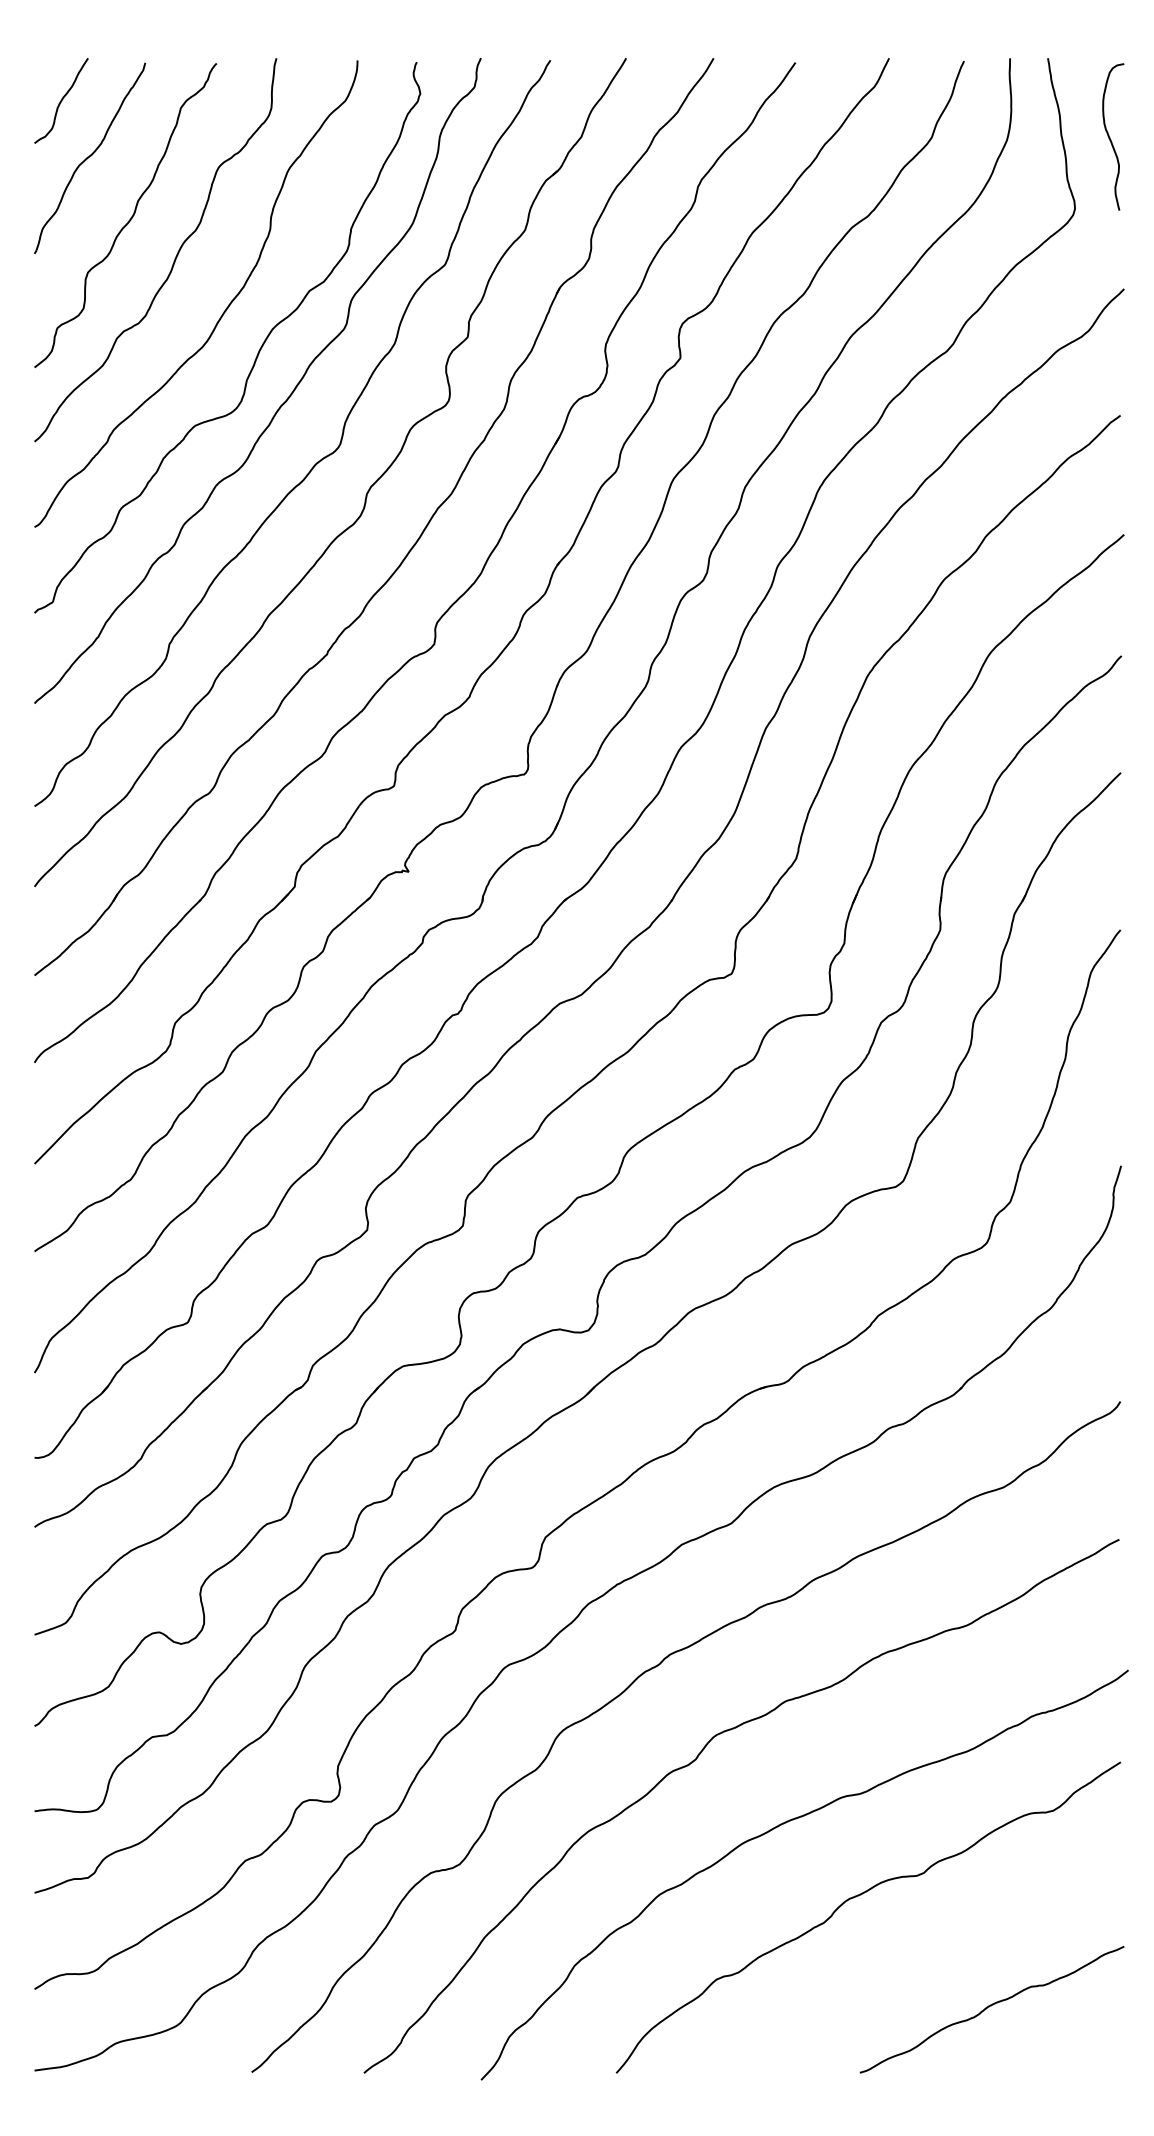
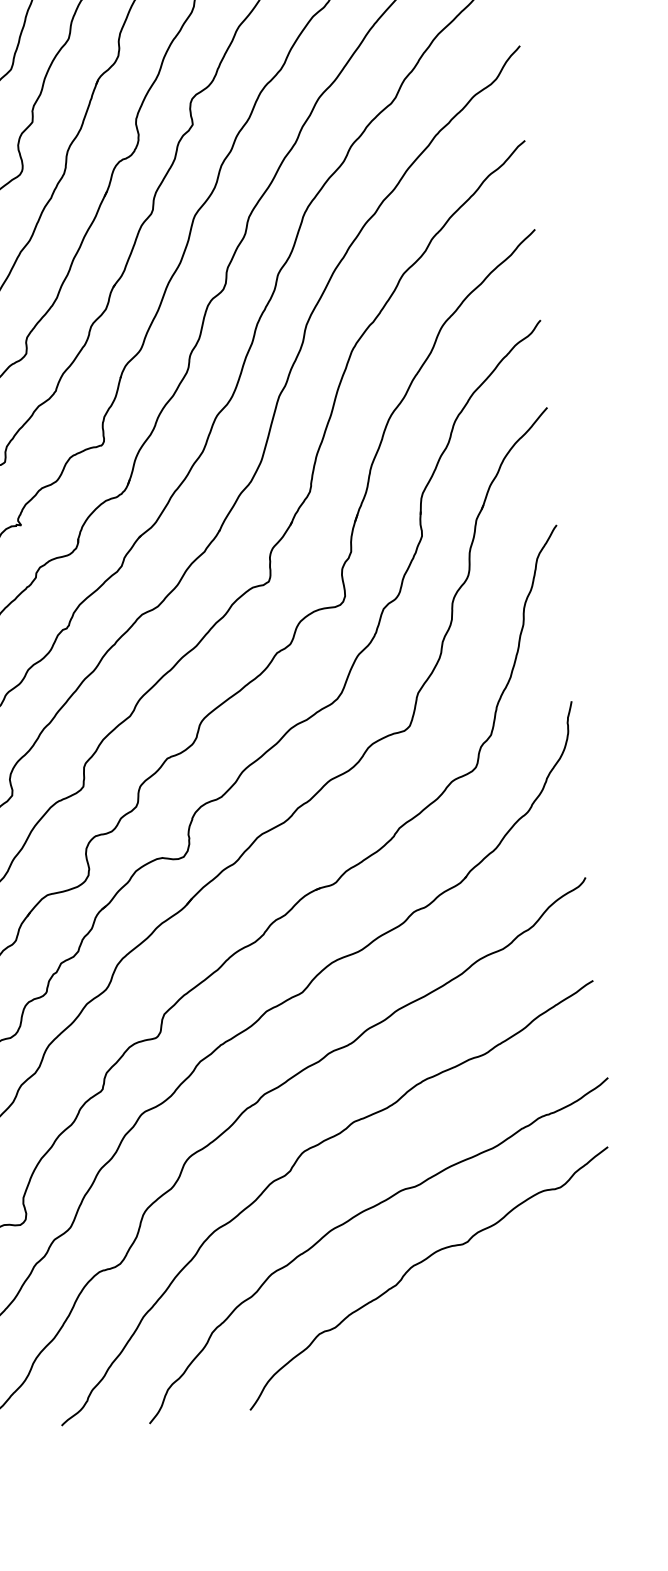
curve: (989, 2007) -> (525, 1338), removed

